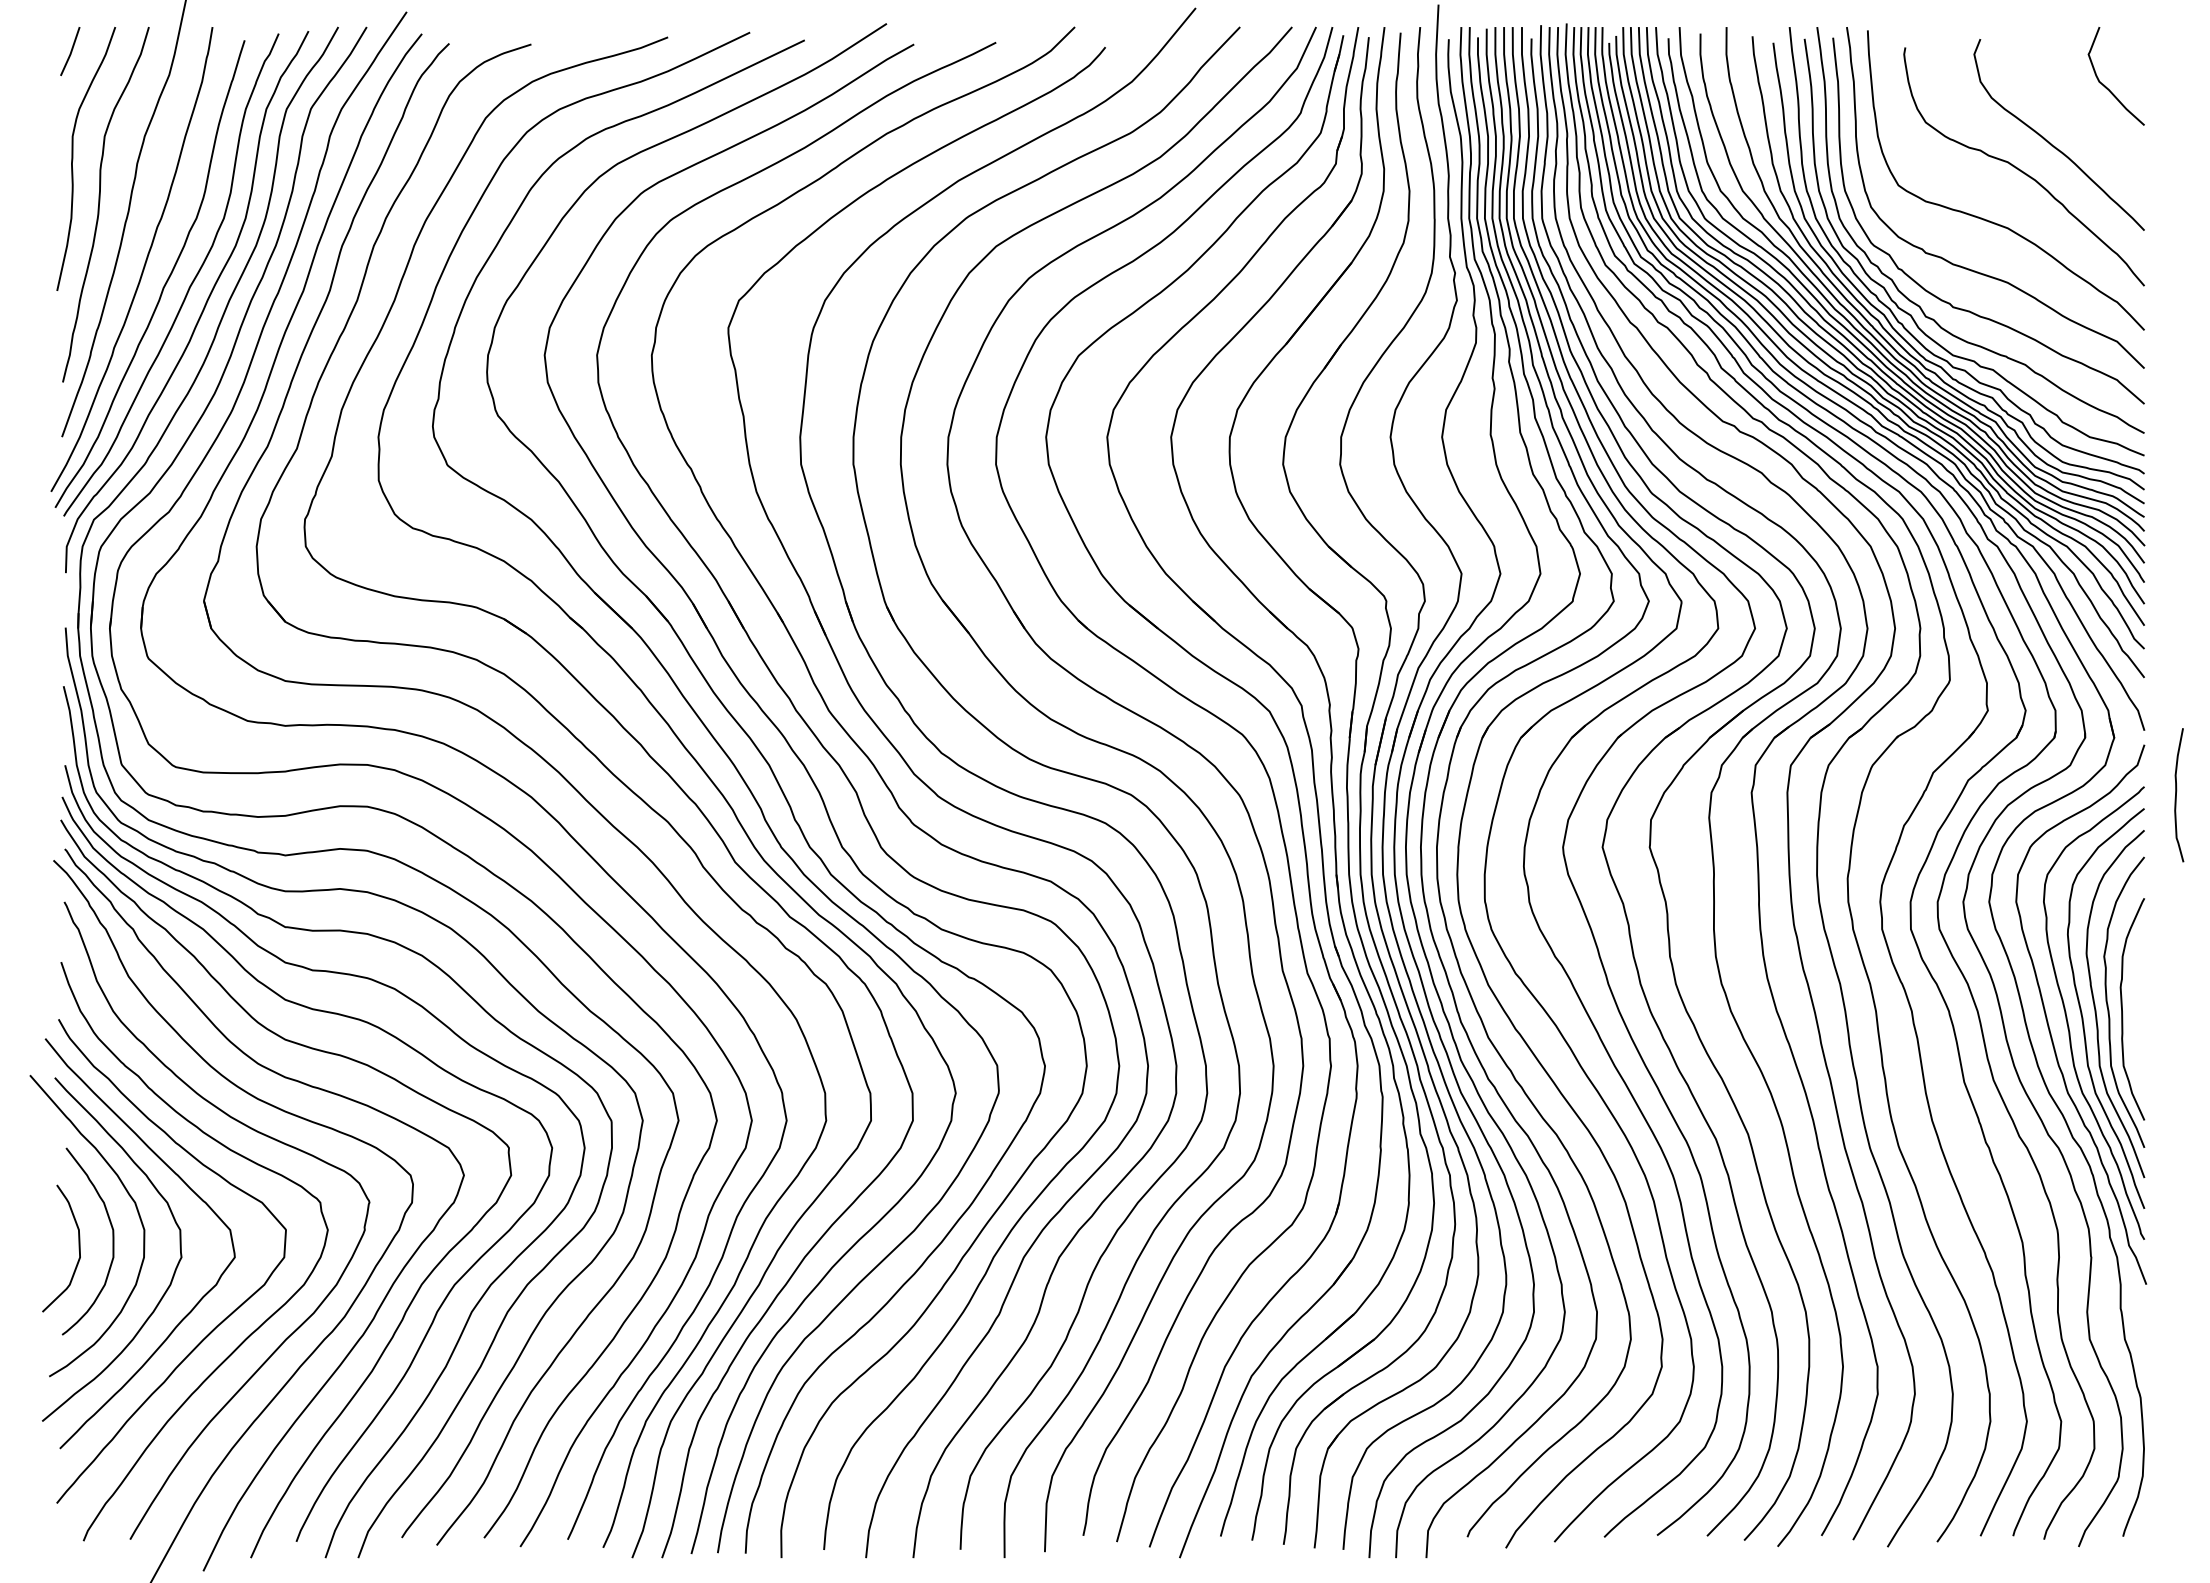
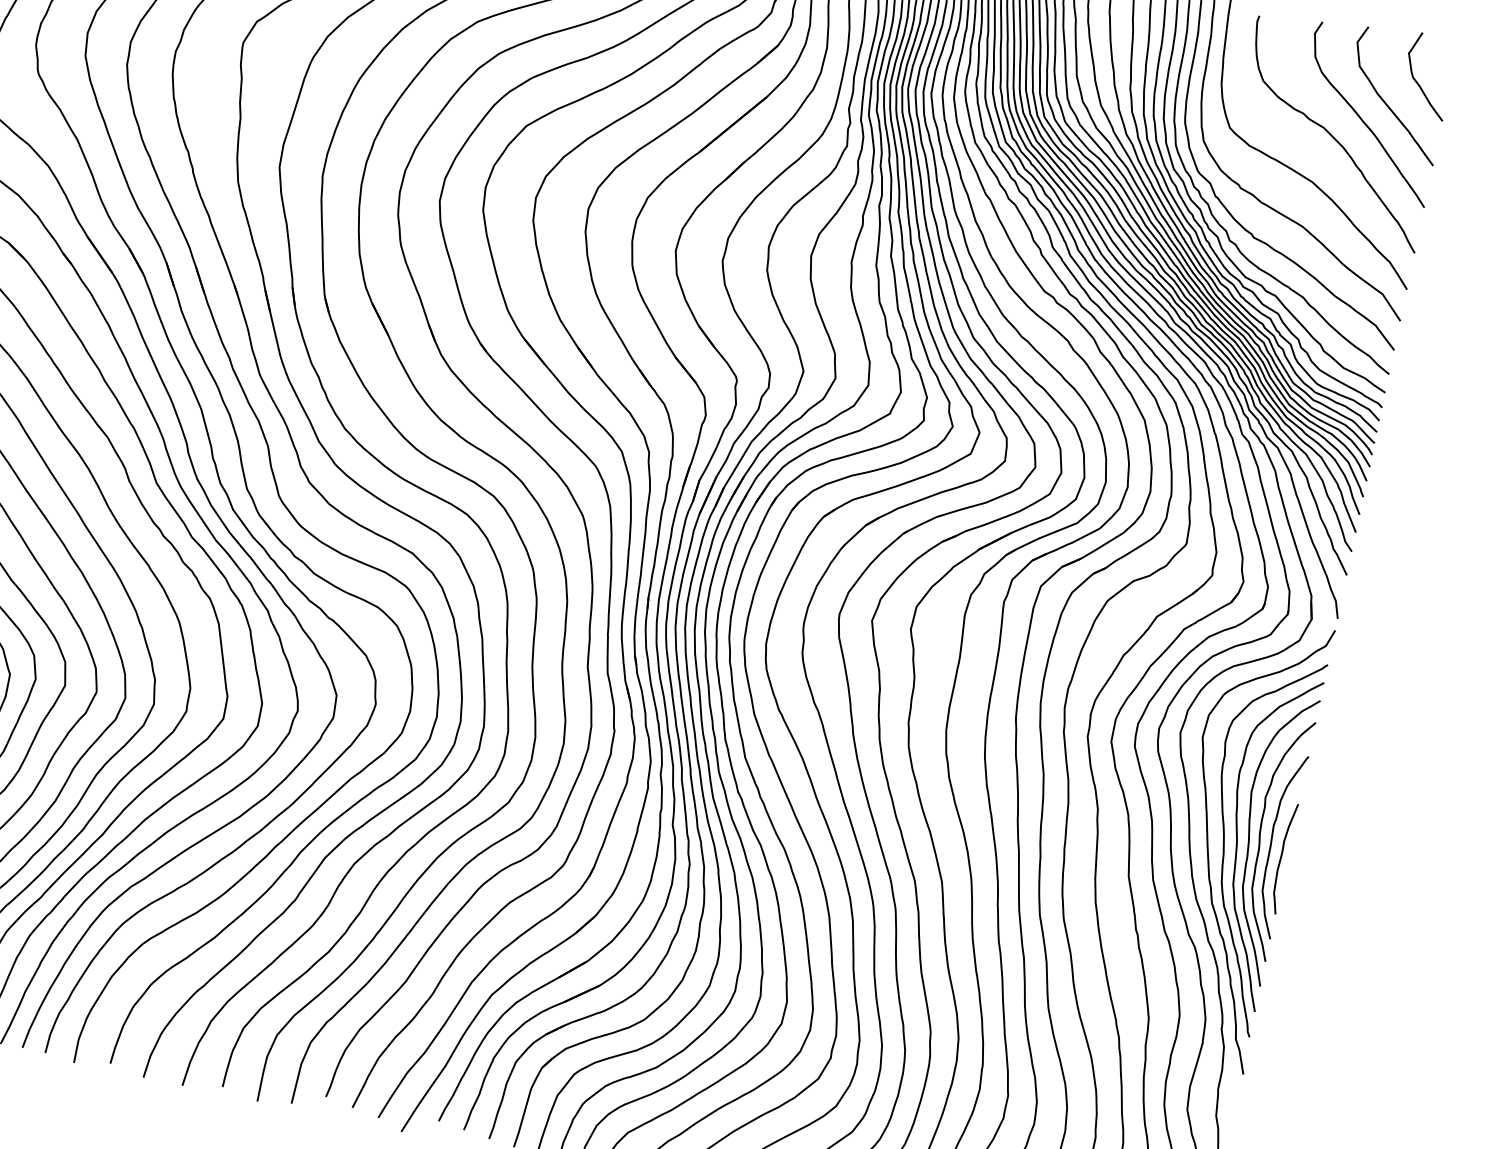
curve: (2075, 118) -> (1387, 103), added
curve: (2176, 795) -> (1281, 858), moved

